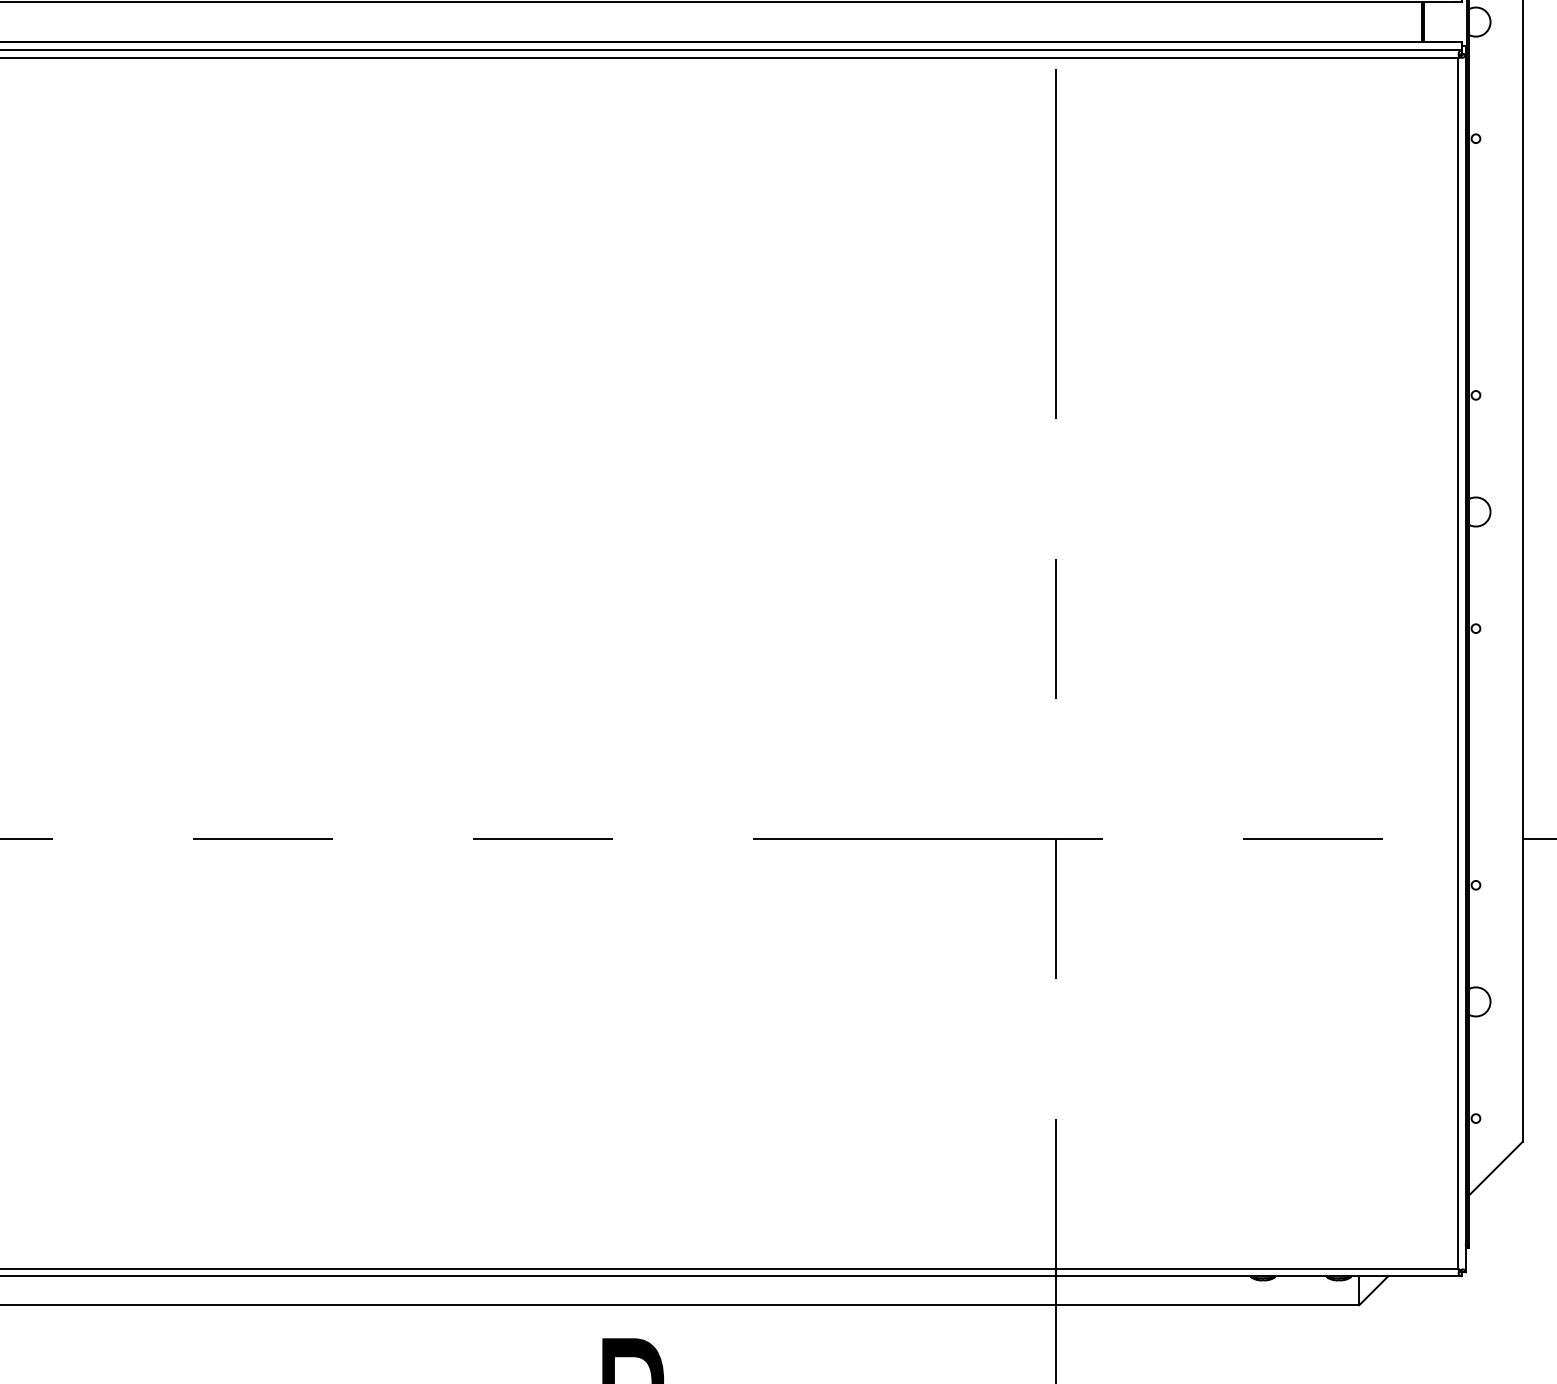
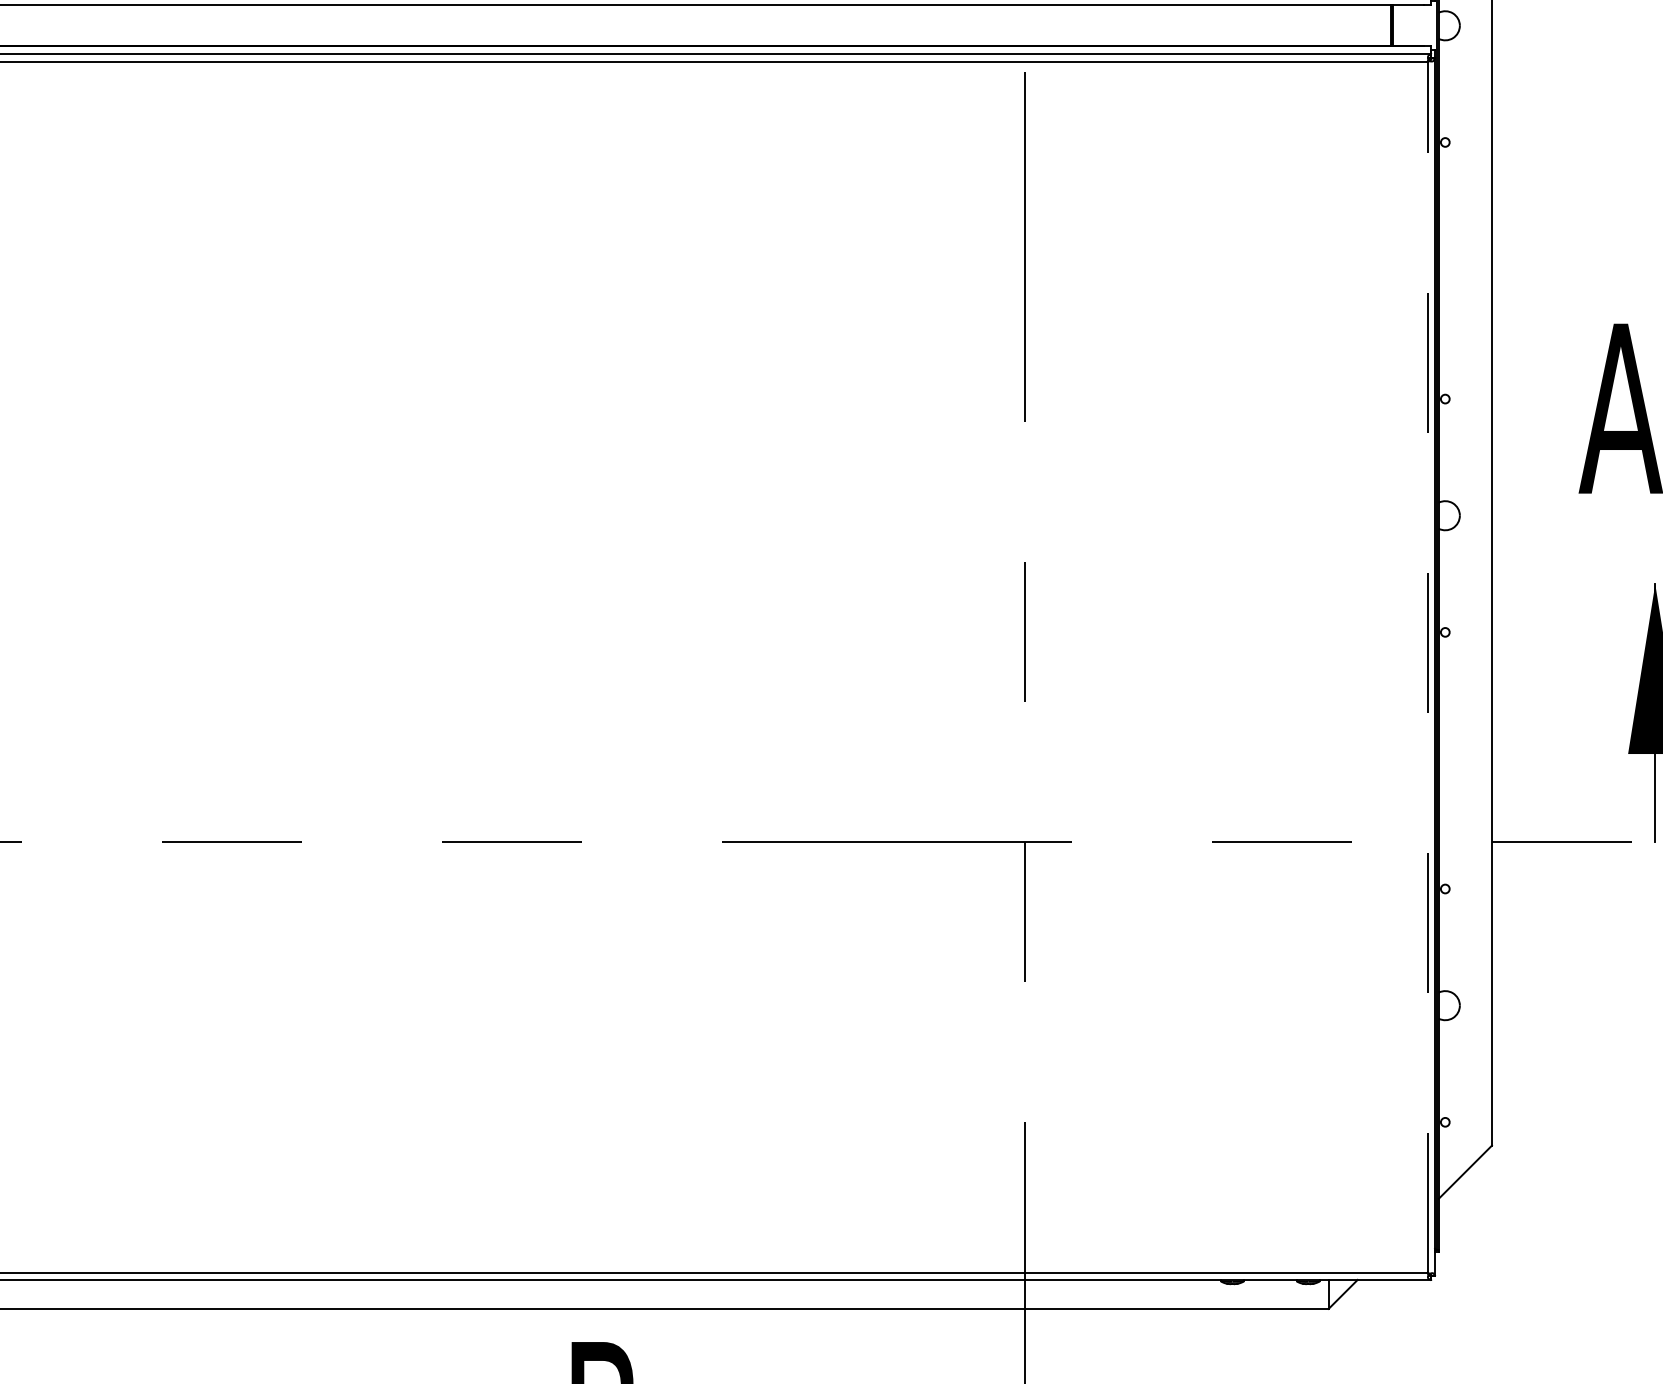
line: (1458, 662) -> (1427, 666), solid -> dashed

